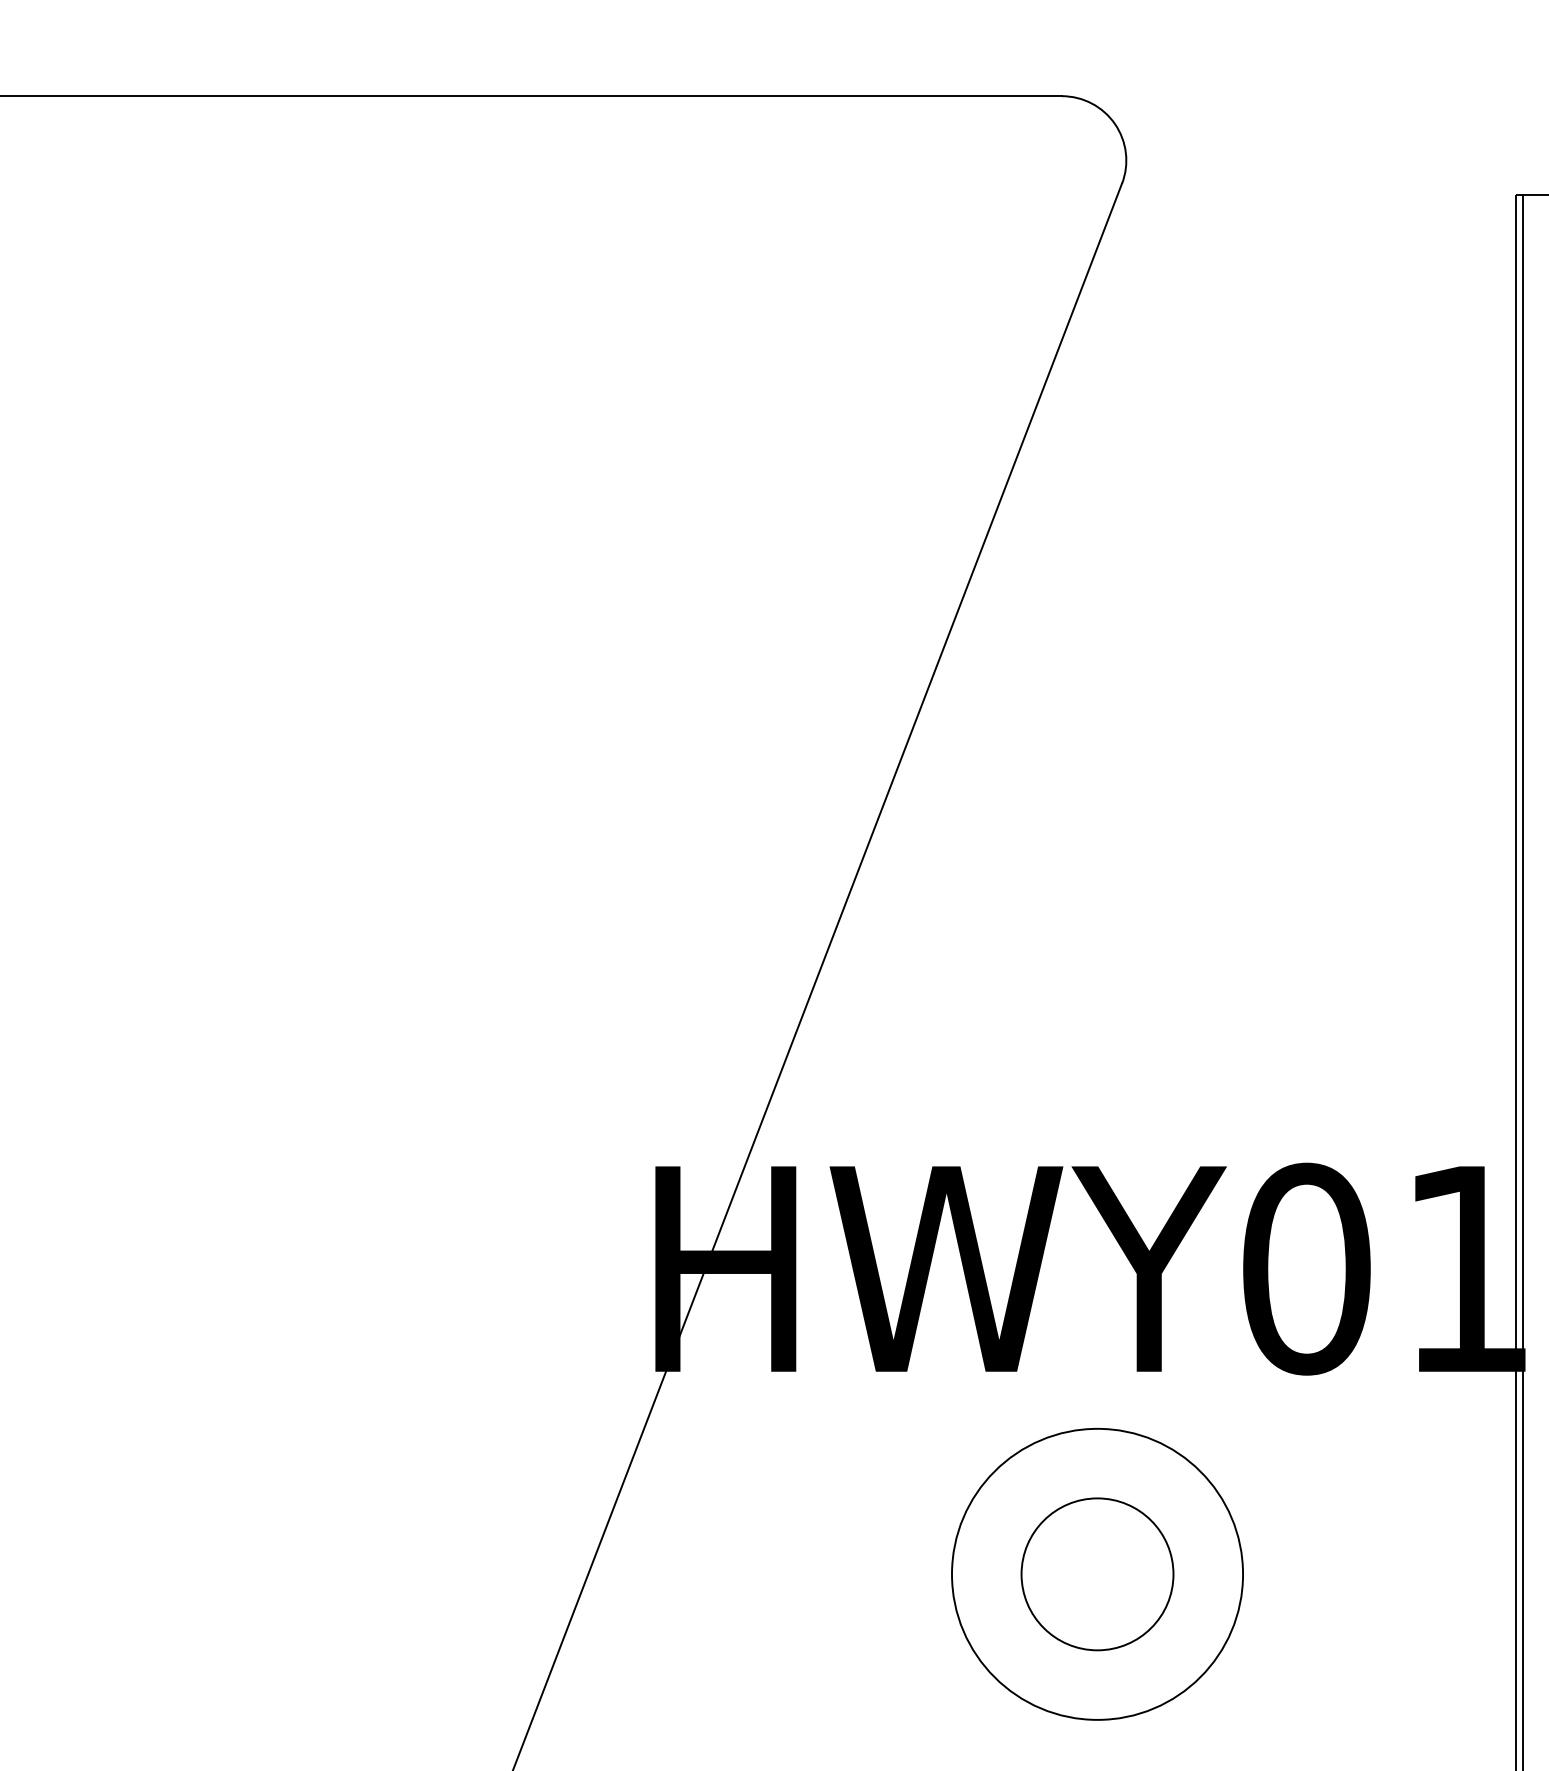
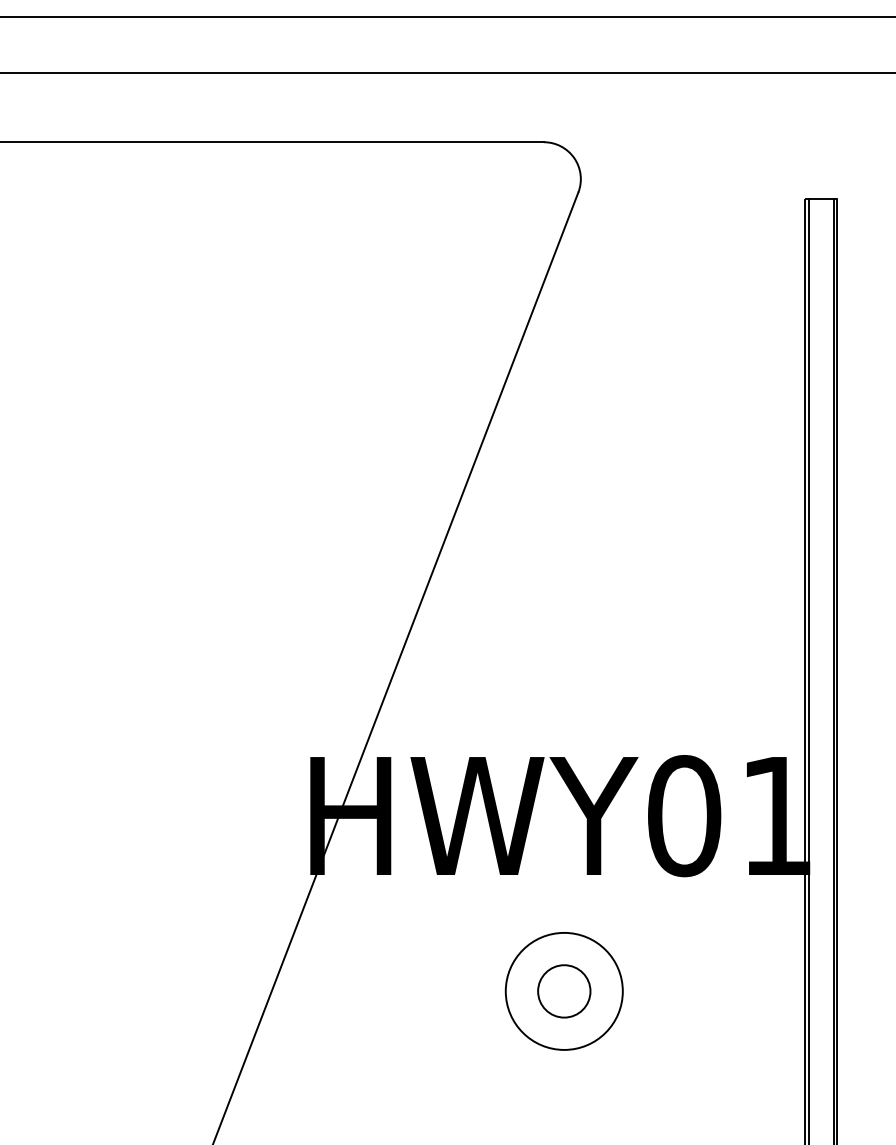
circle: (1096, 1574) -> (563, 991), size x0.6
circle: (1096, 1574) -> (563, 991), size x0.7

